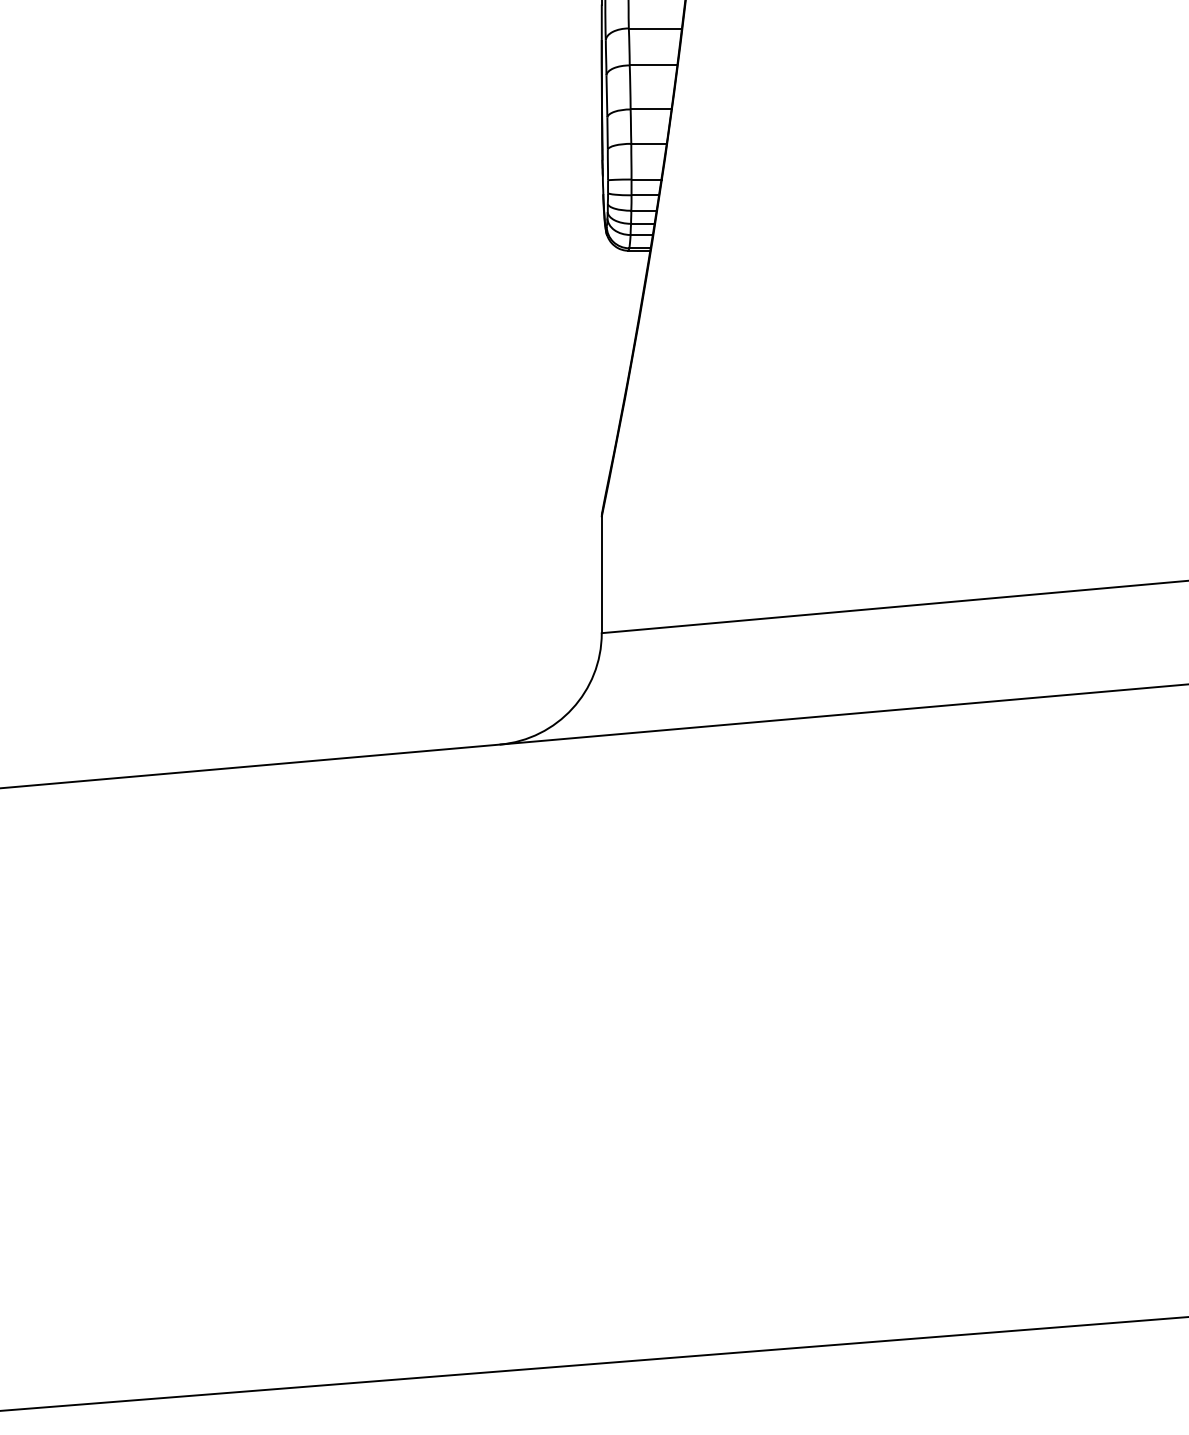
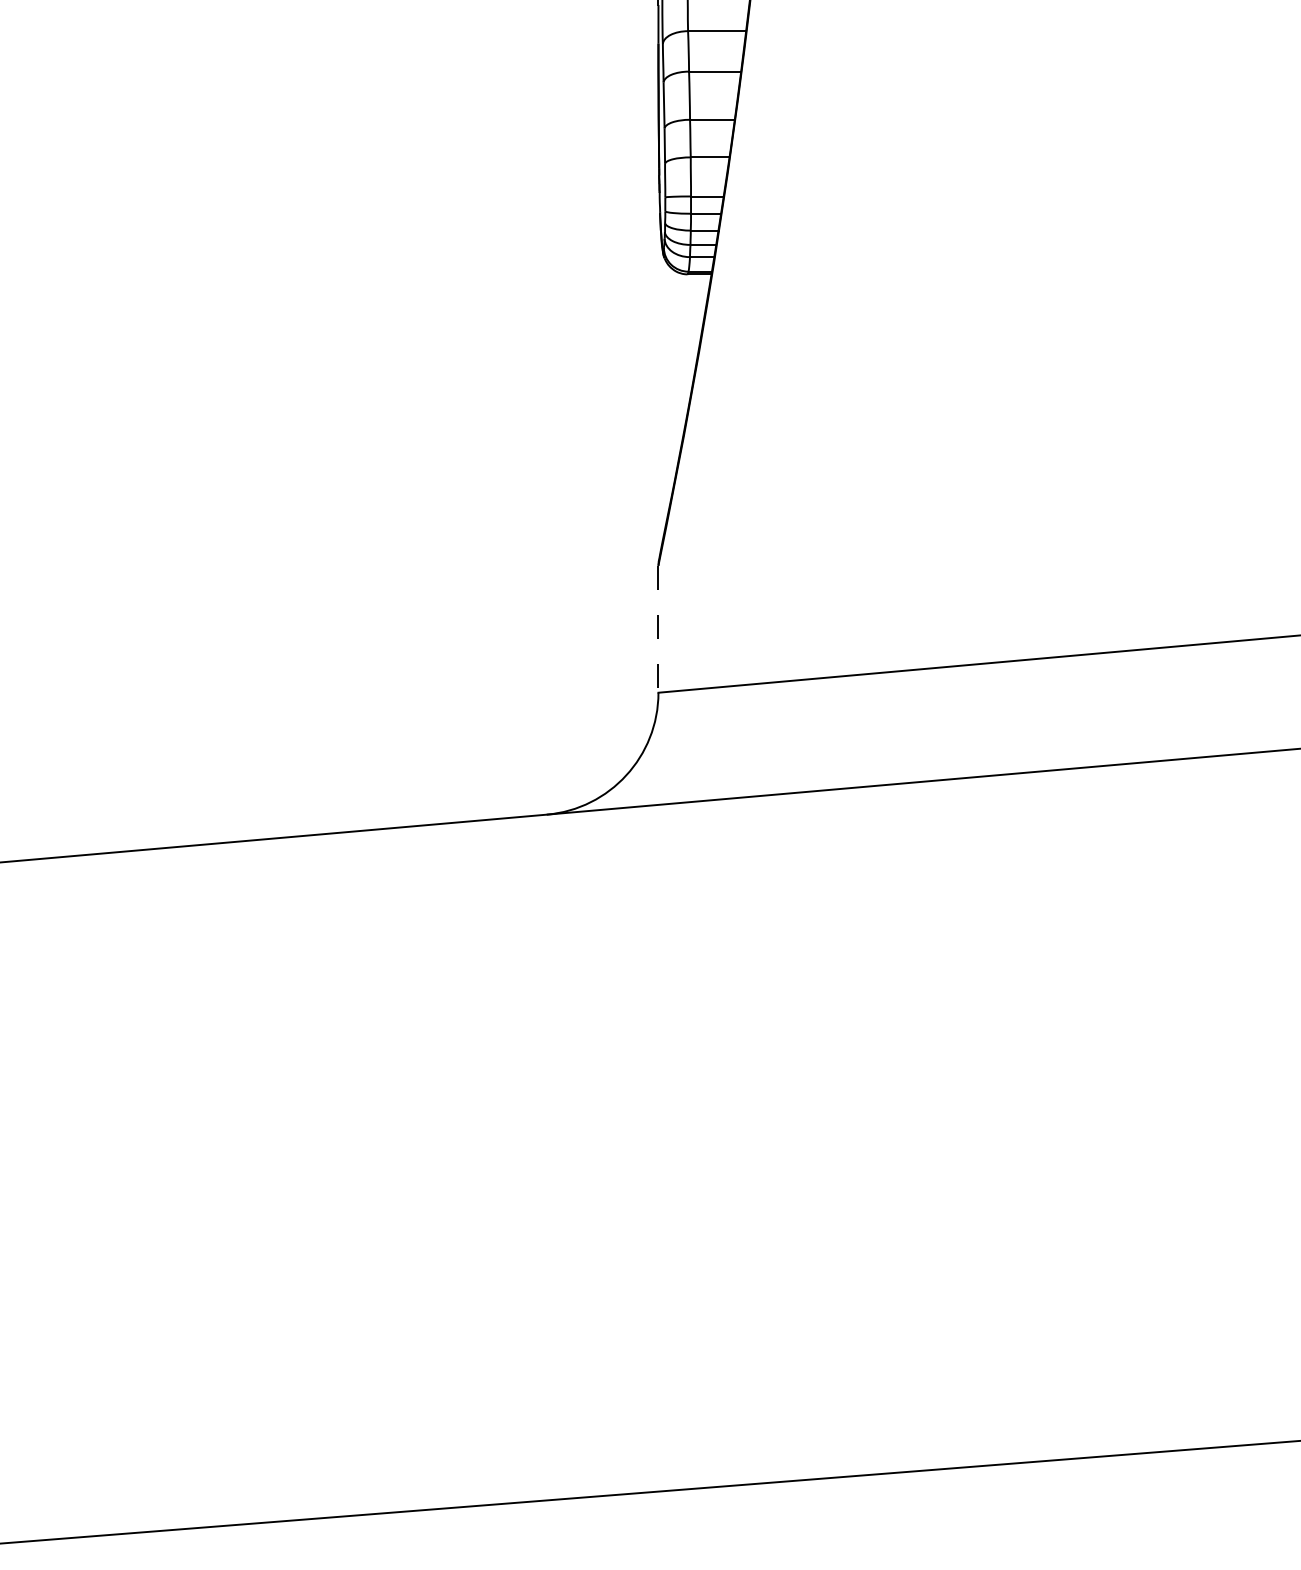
line: (601, 575) -> (658, 629), solid -> dashed

